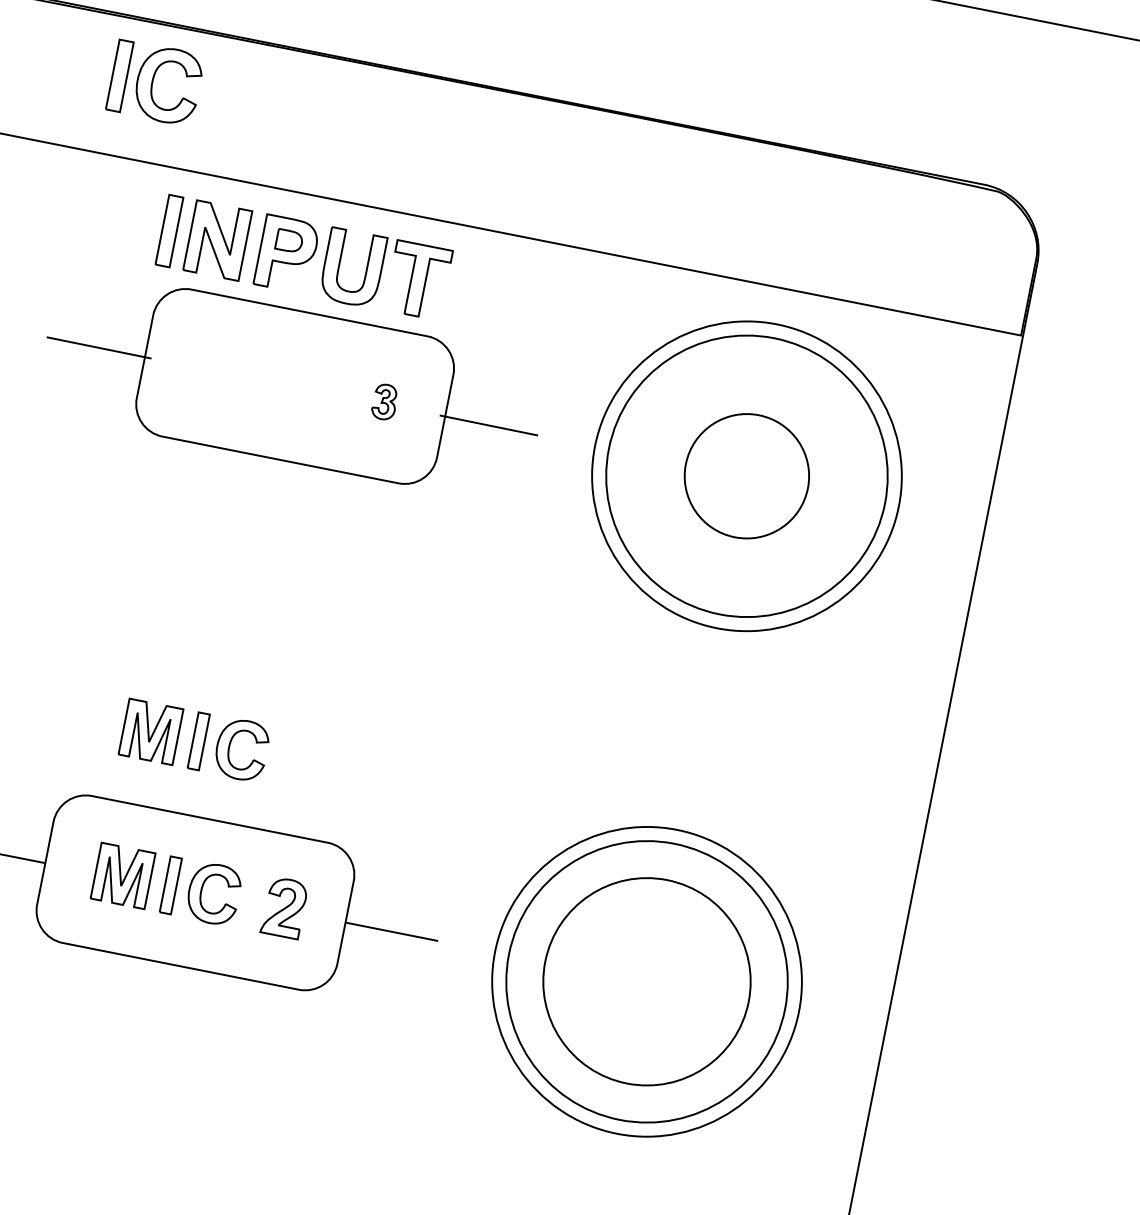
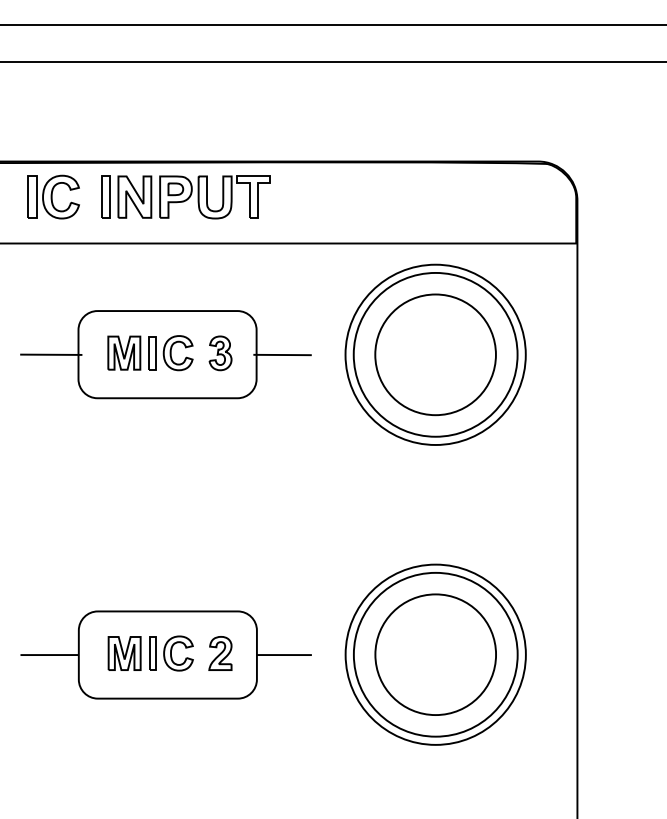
part: (302, 258) -> (185, 197), moved
part: (384, 402) -> (220, 353), size x1.67
circle: (746, 475) -> (435, 354), size x1.67
part: (195, 741) -> (150, 353), moved

